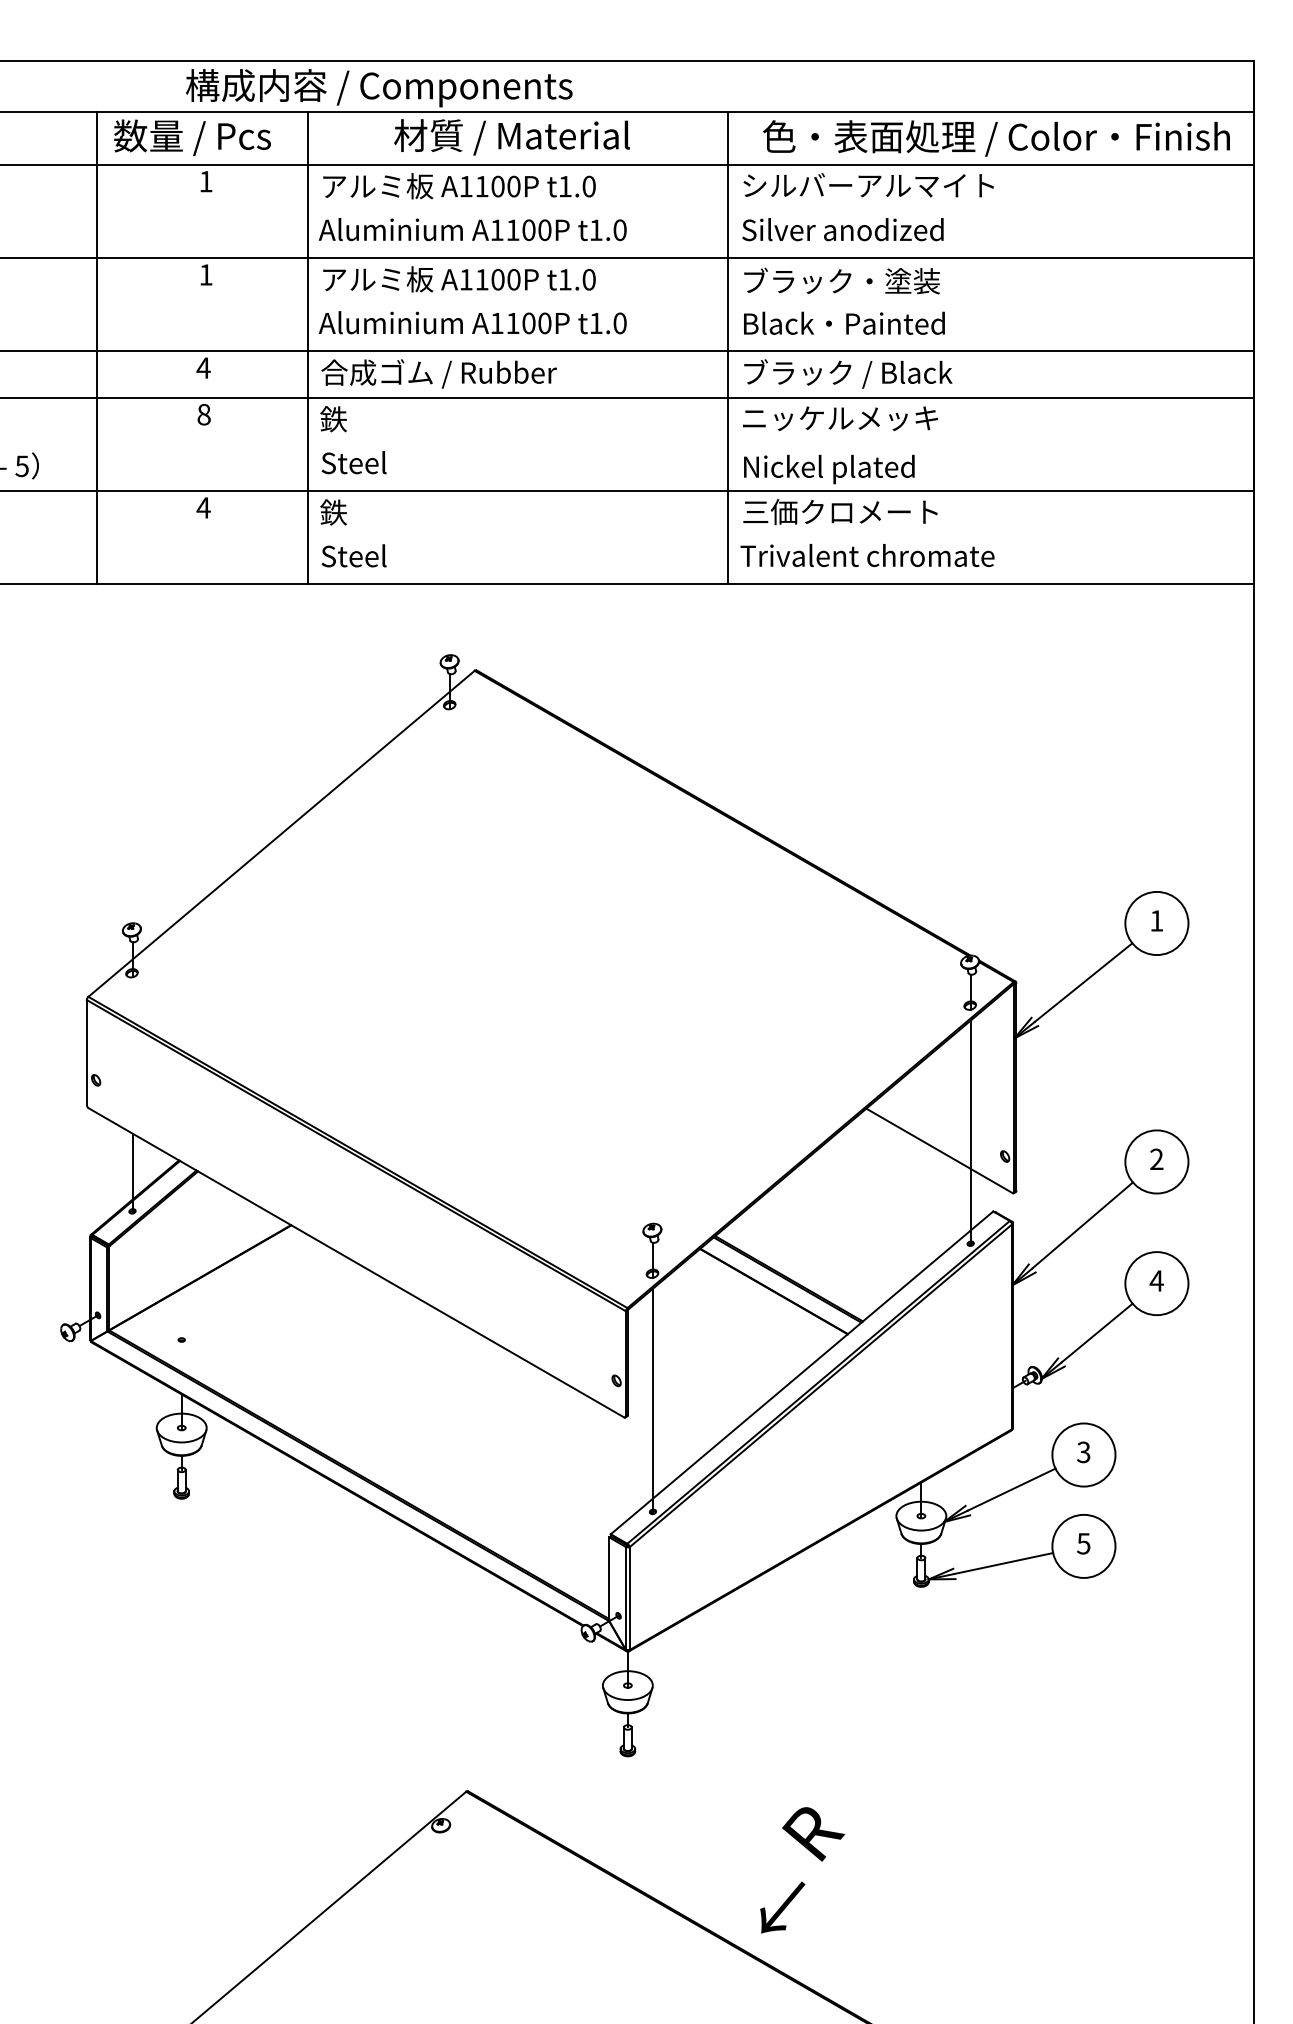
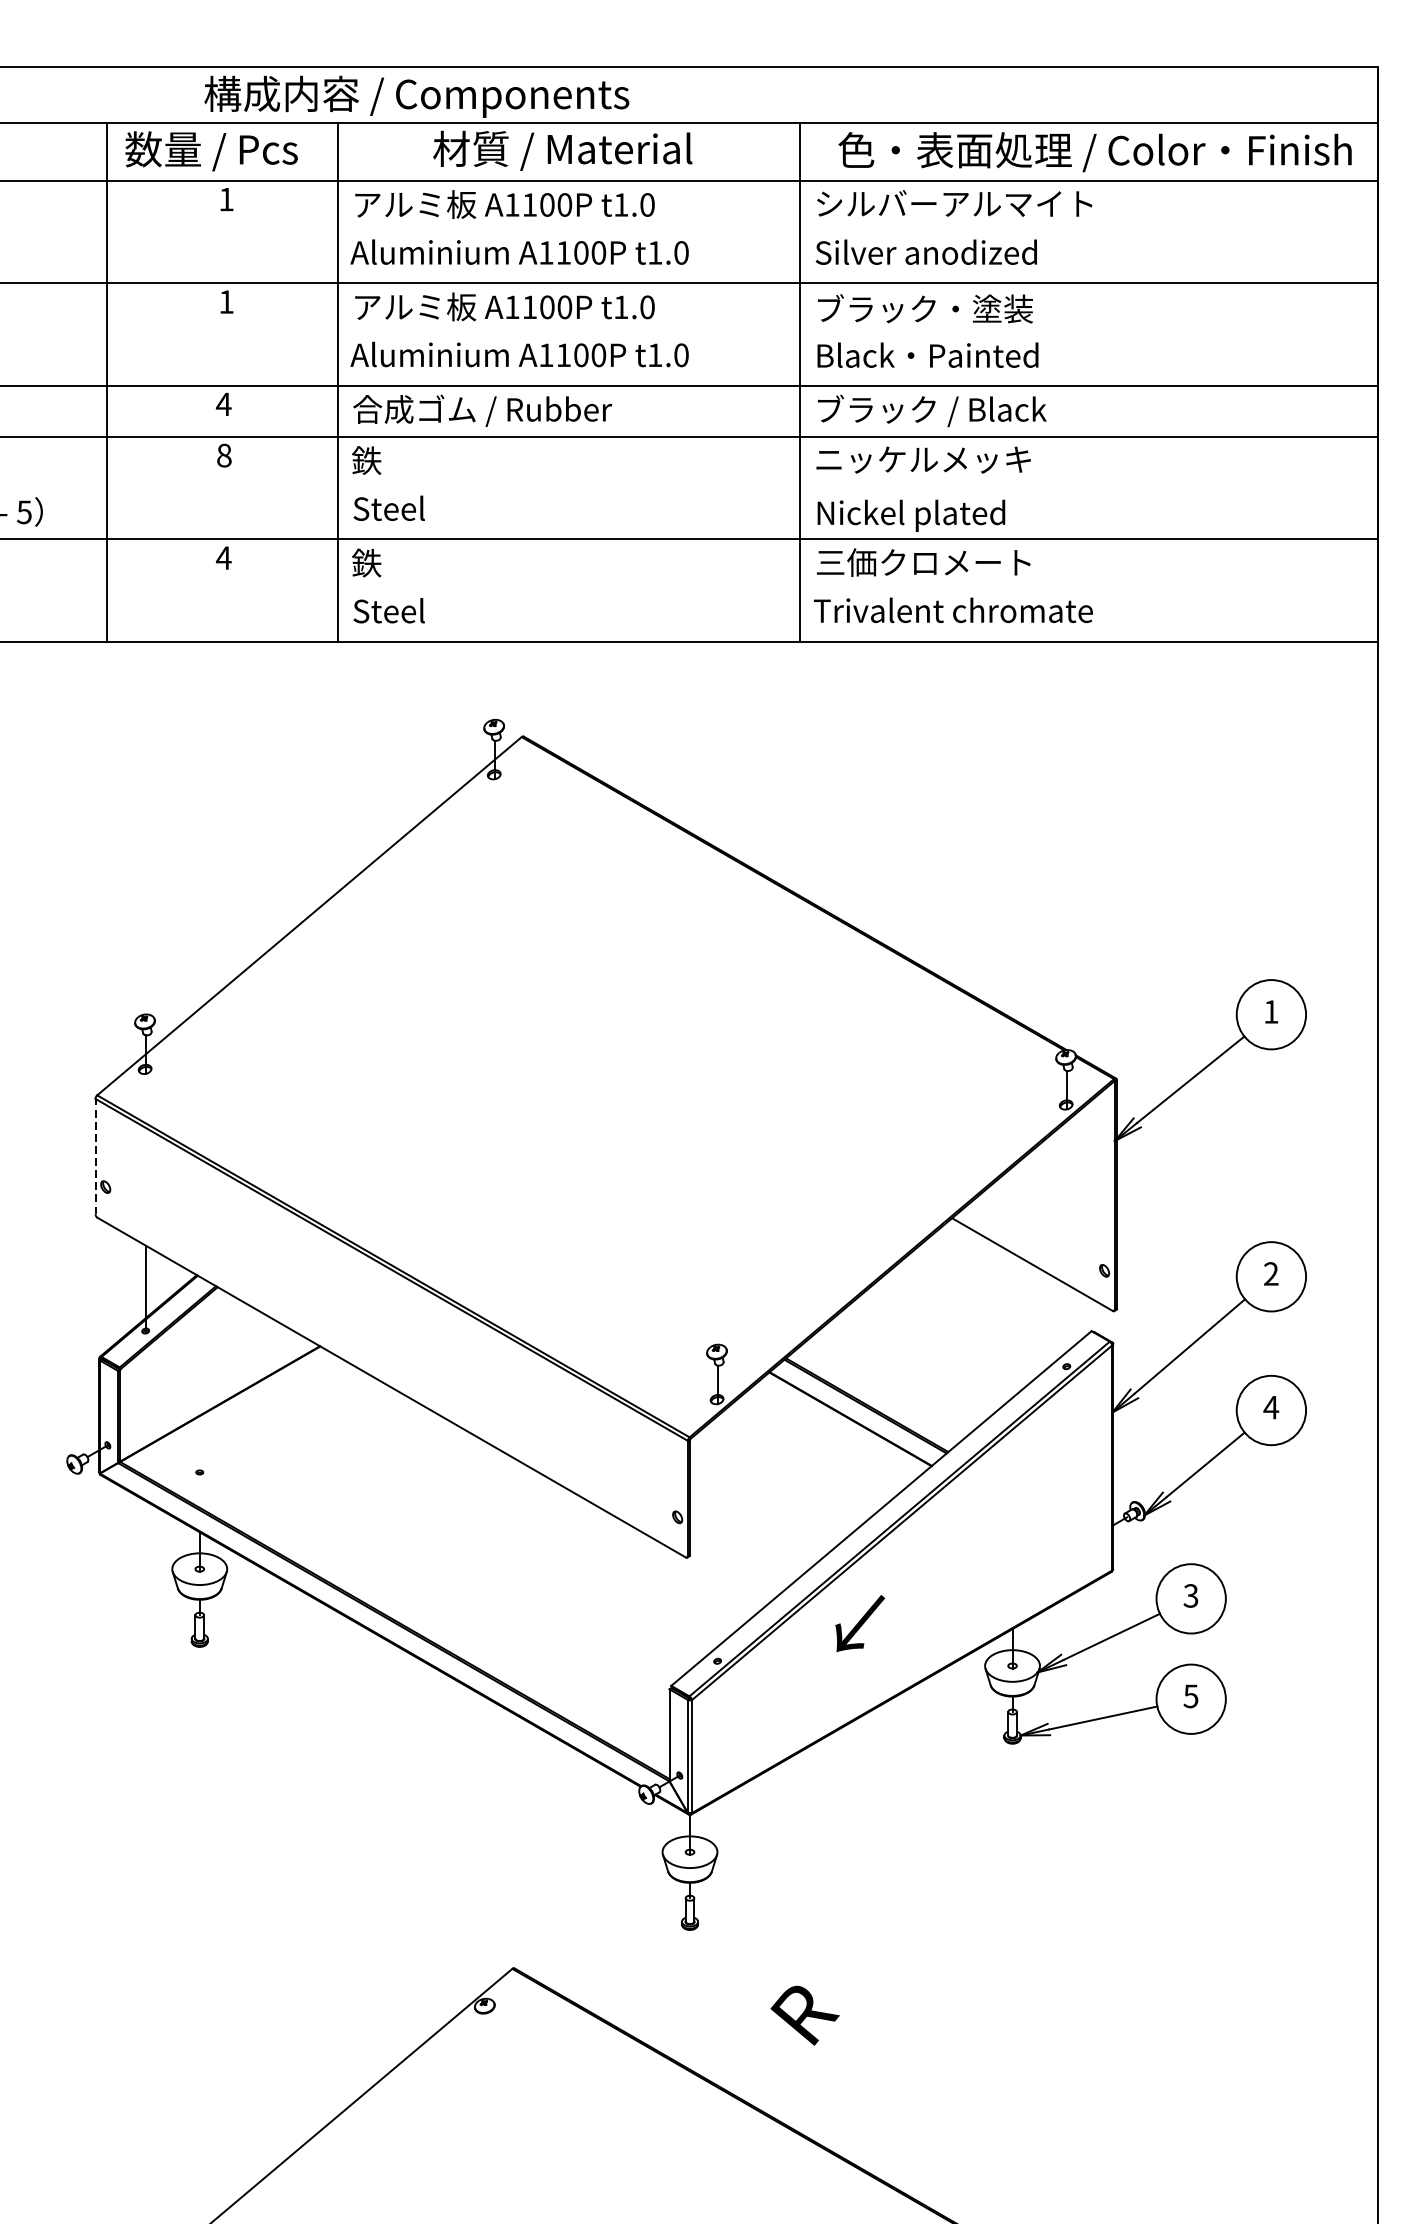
line: (86, 1052) -> (95, 1156), solid -> dashed
line: (970, 1132) -> (1066, 1244), removed
line: (653, 1400) -> (718, 1538), removed
text: (813, 1834) -> (805, 2015), moved
text: (782, 1907) -> (859, 1623), moved

